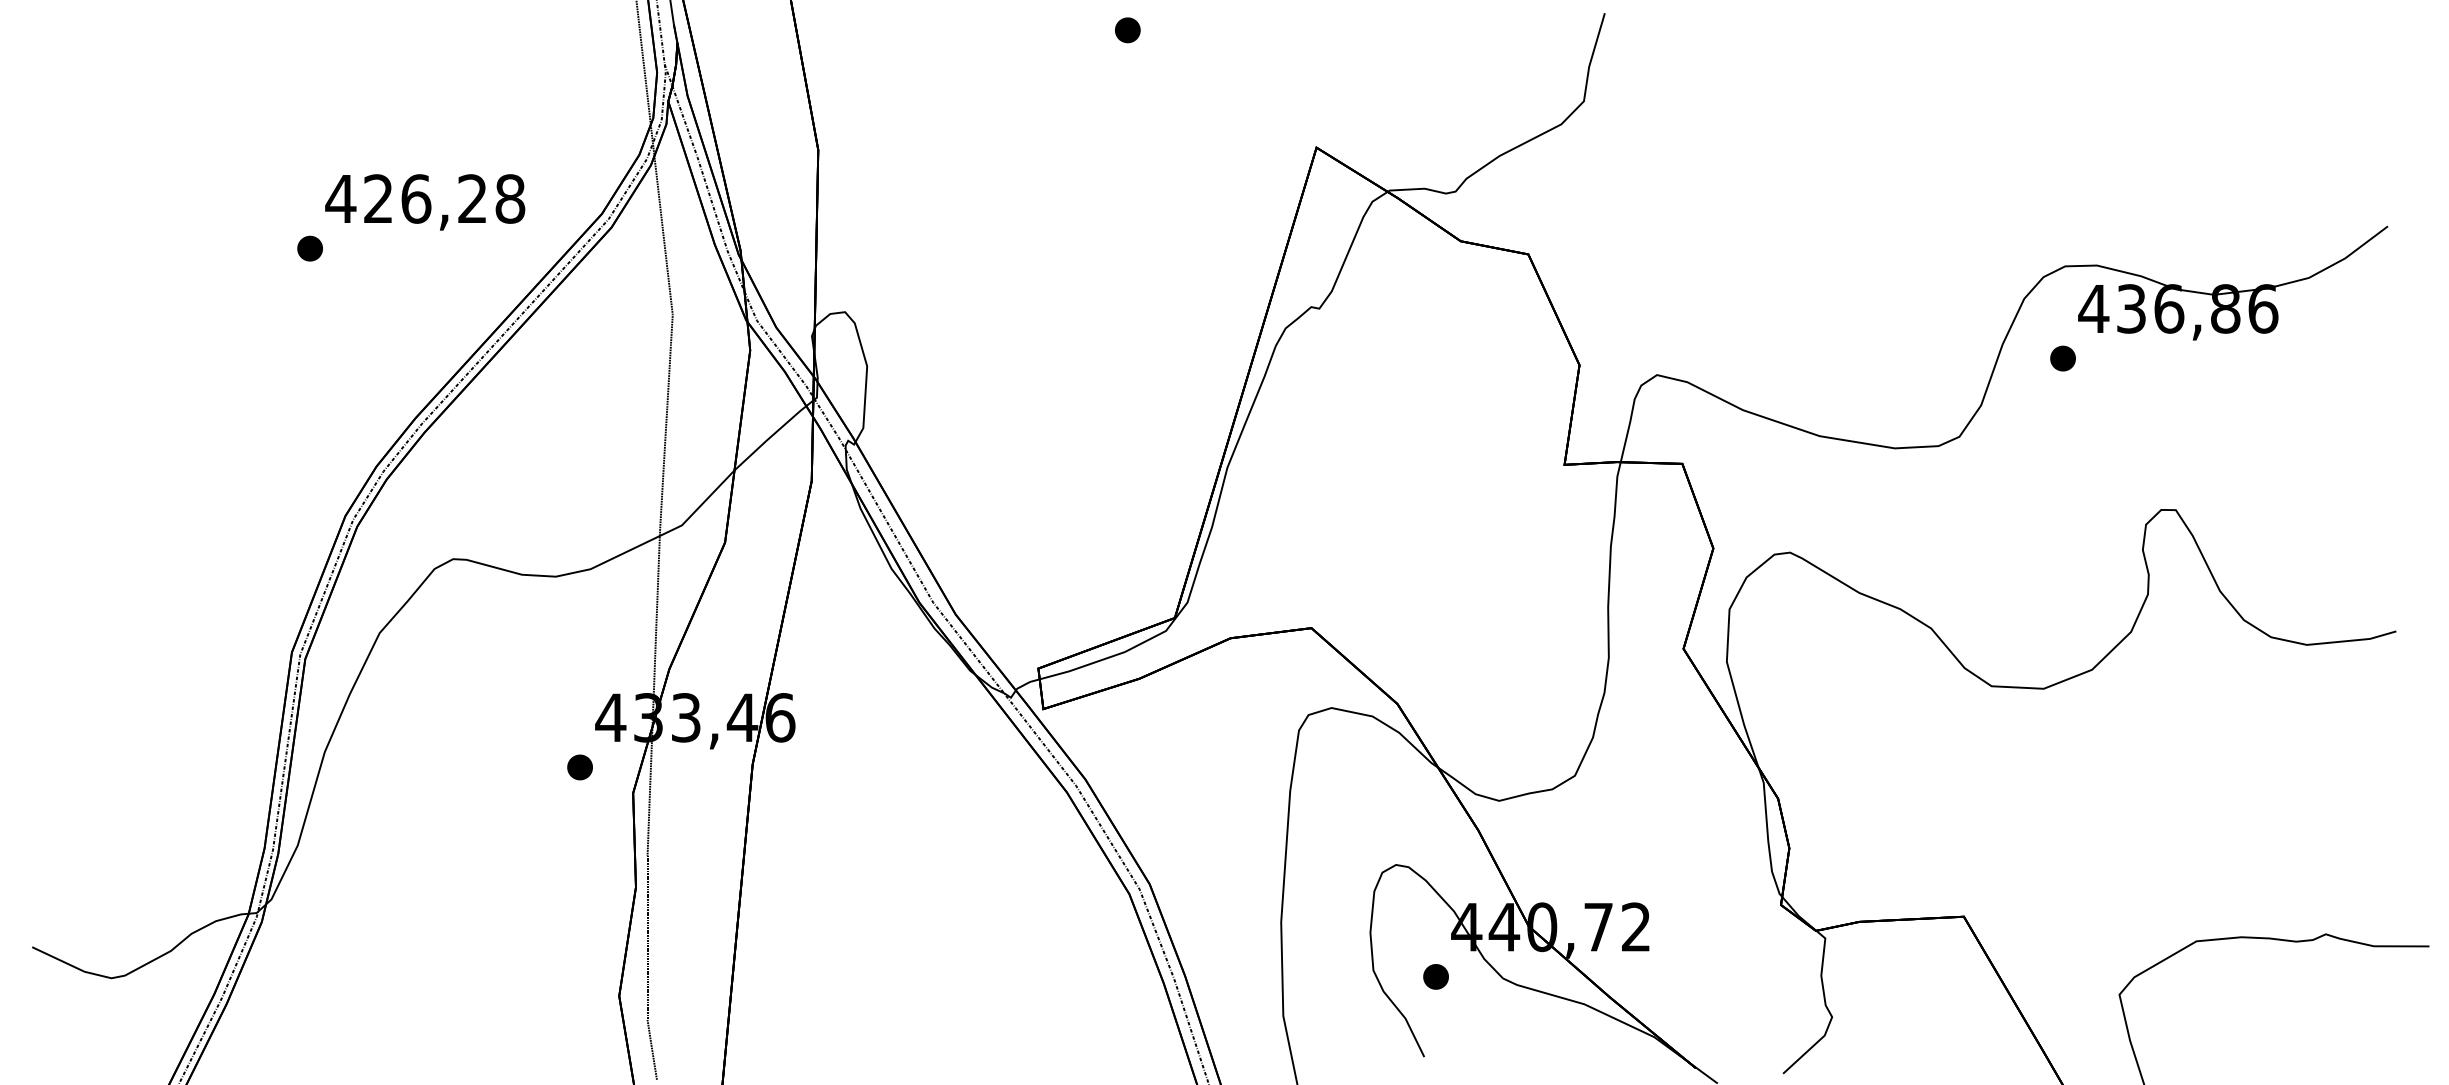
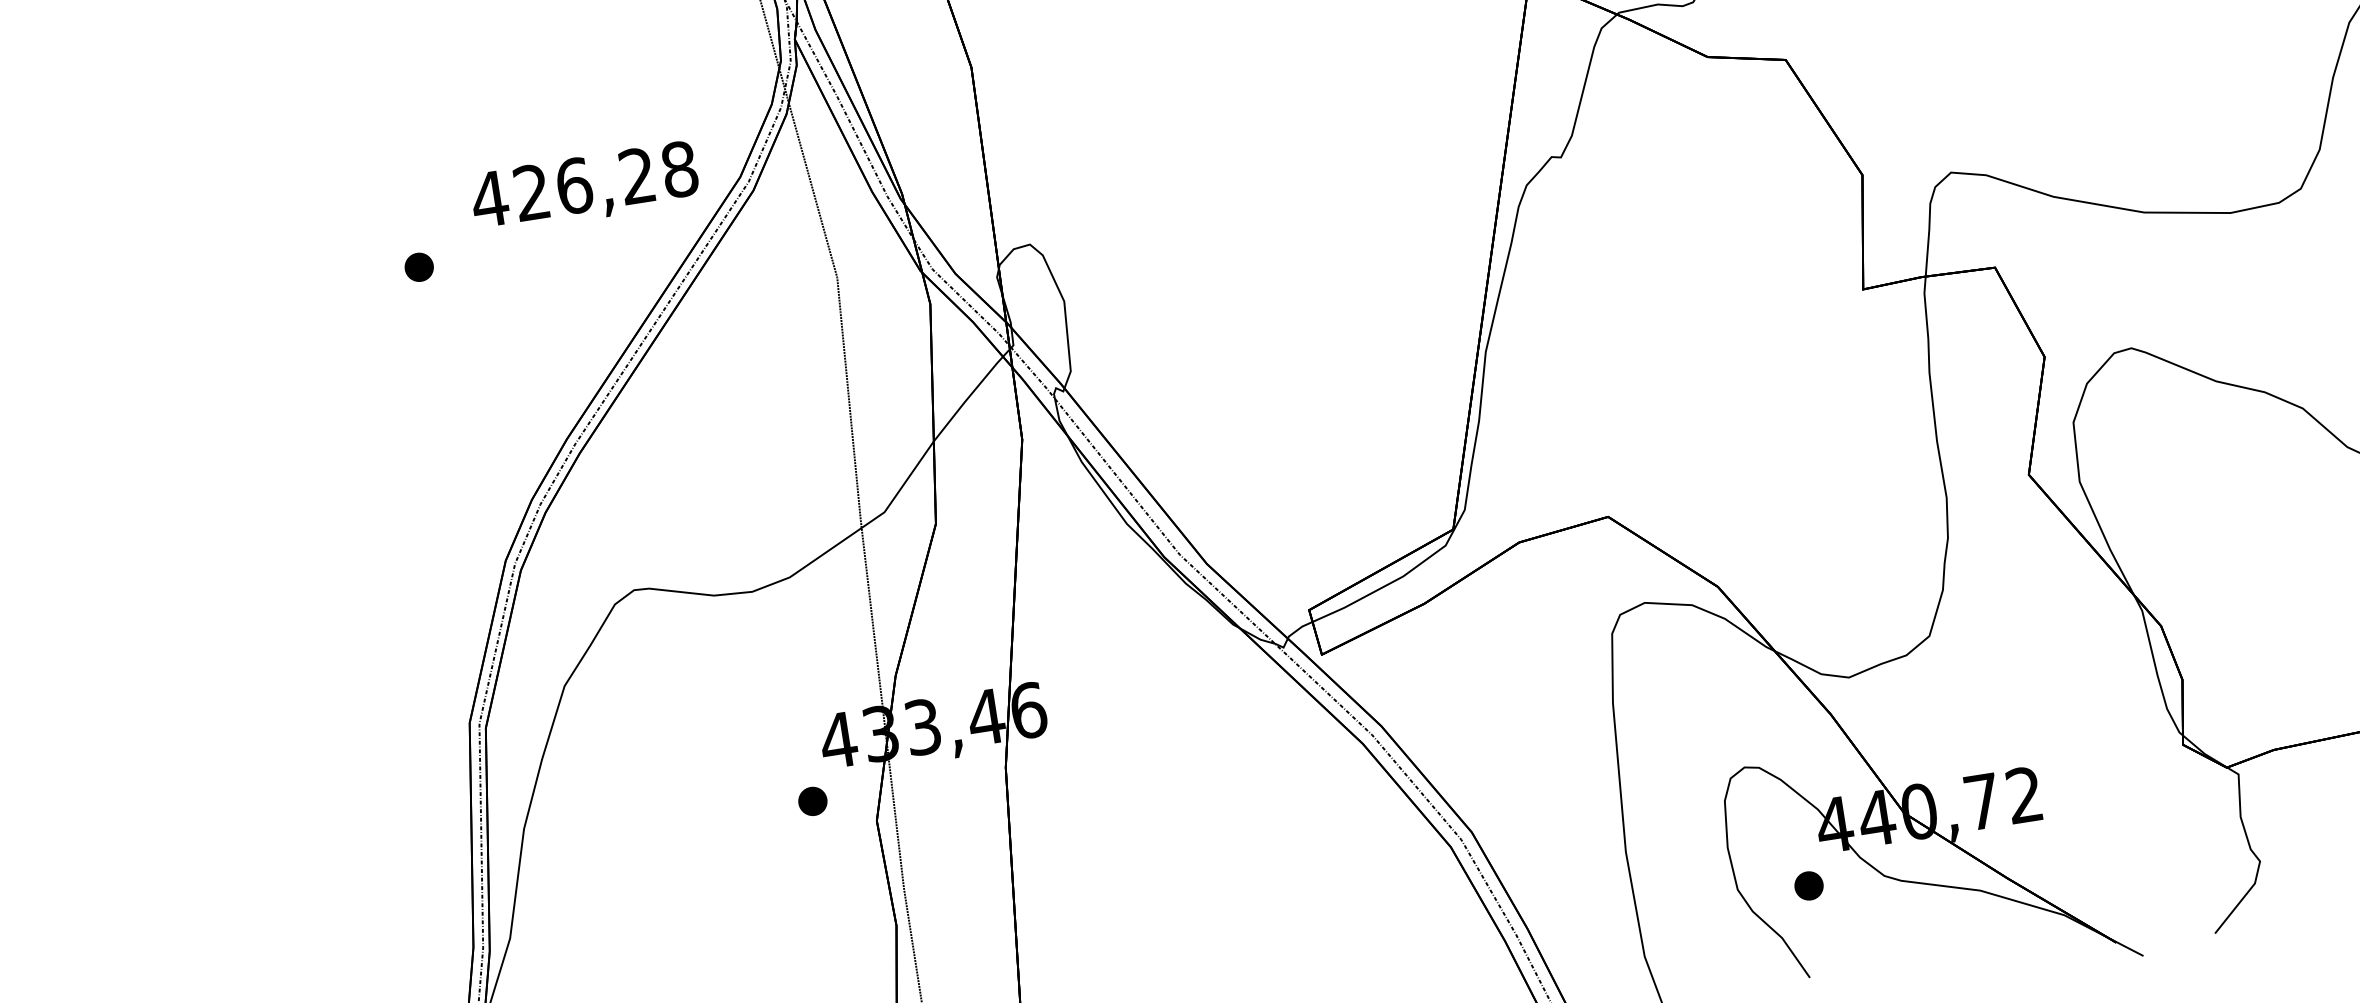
text: (425, 202) -> (585, 188), moved

